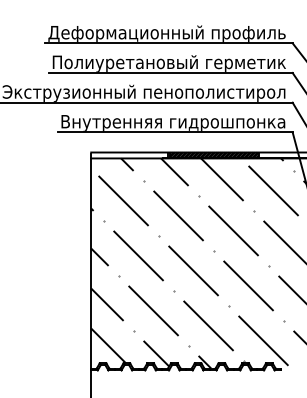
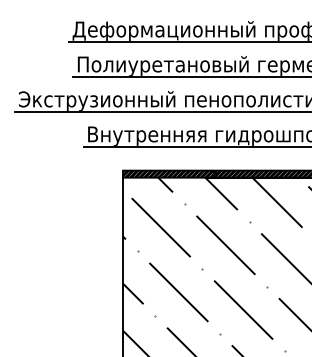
hatch: (129, 155) -> (168, 174), added

